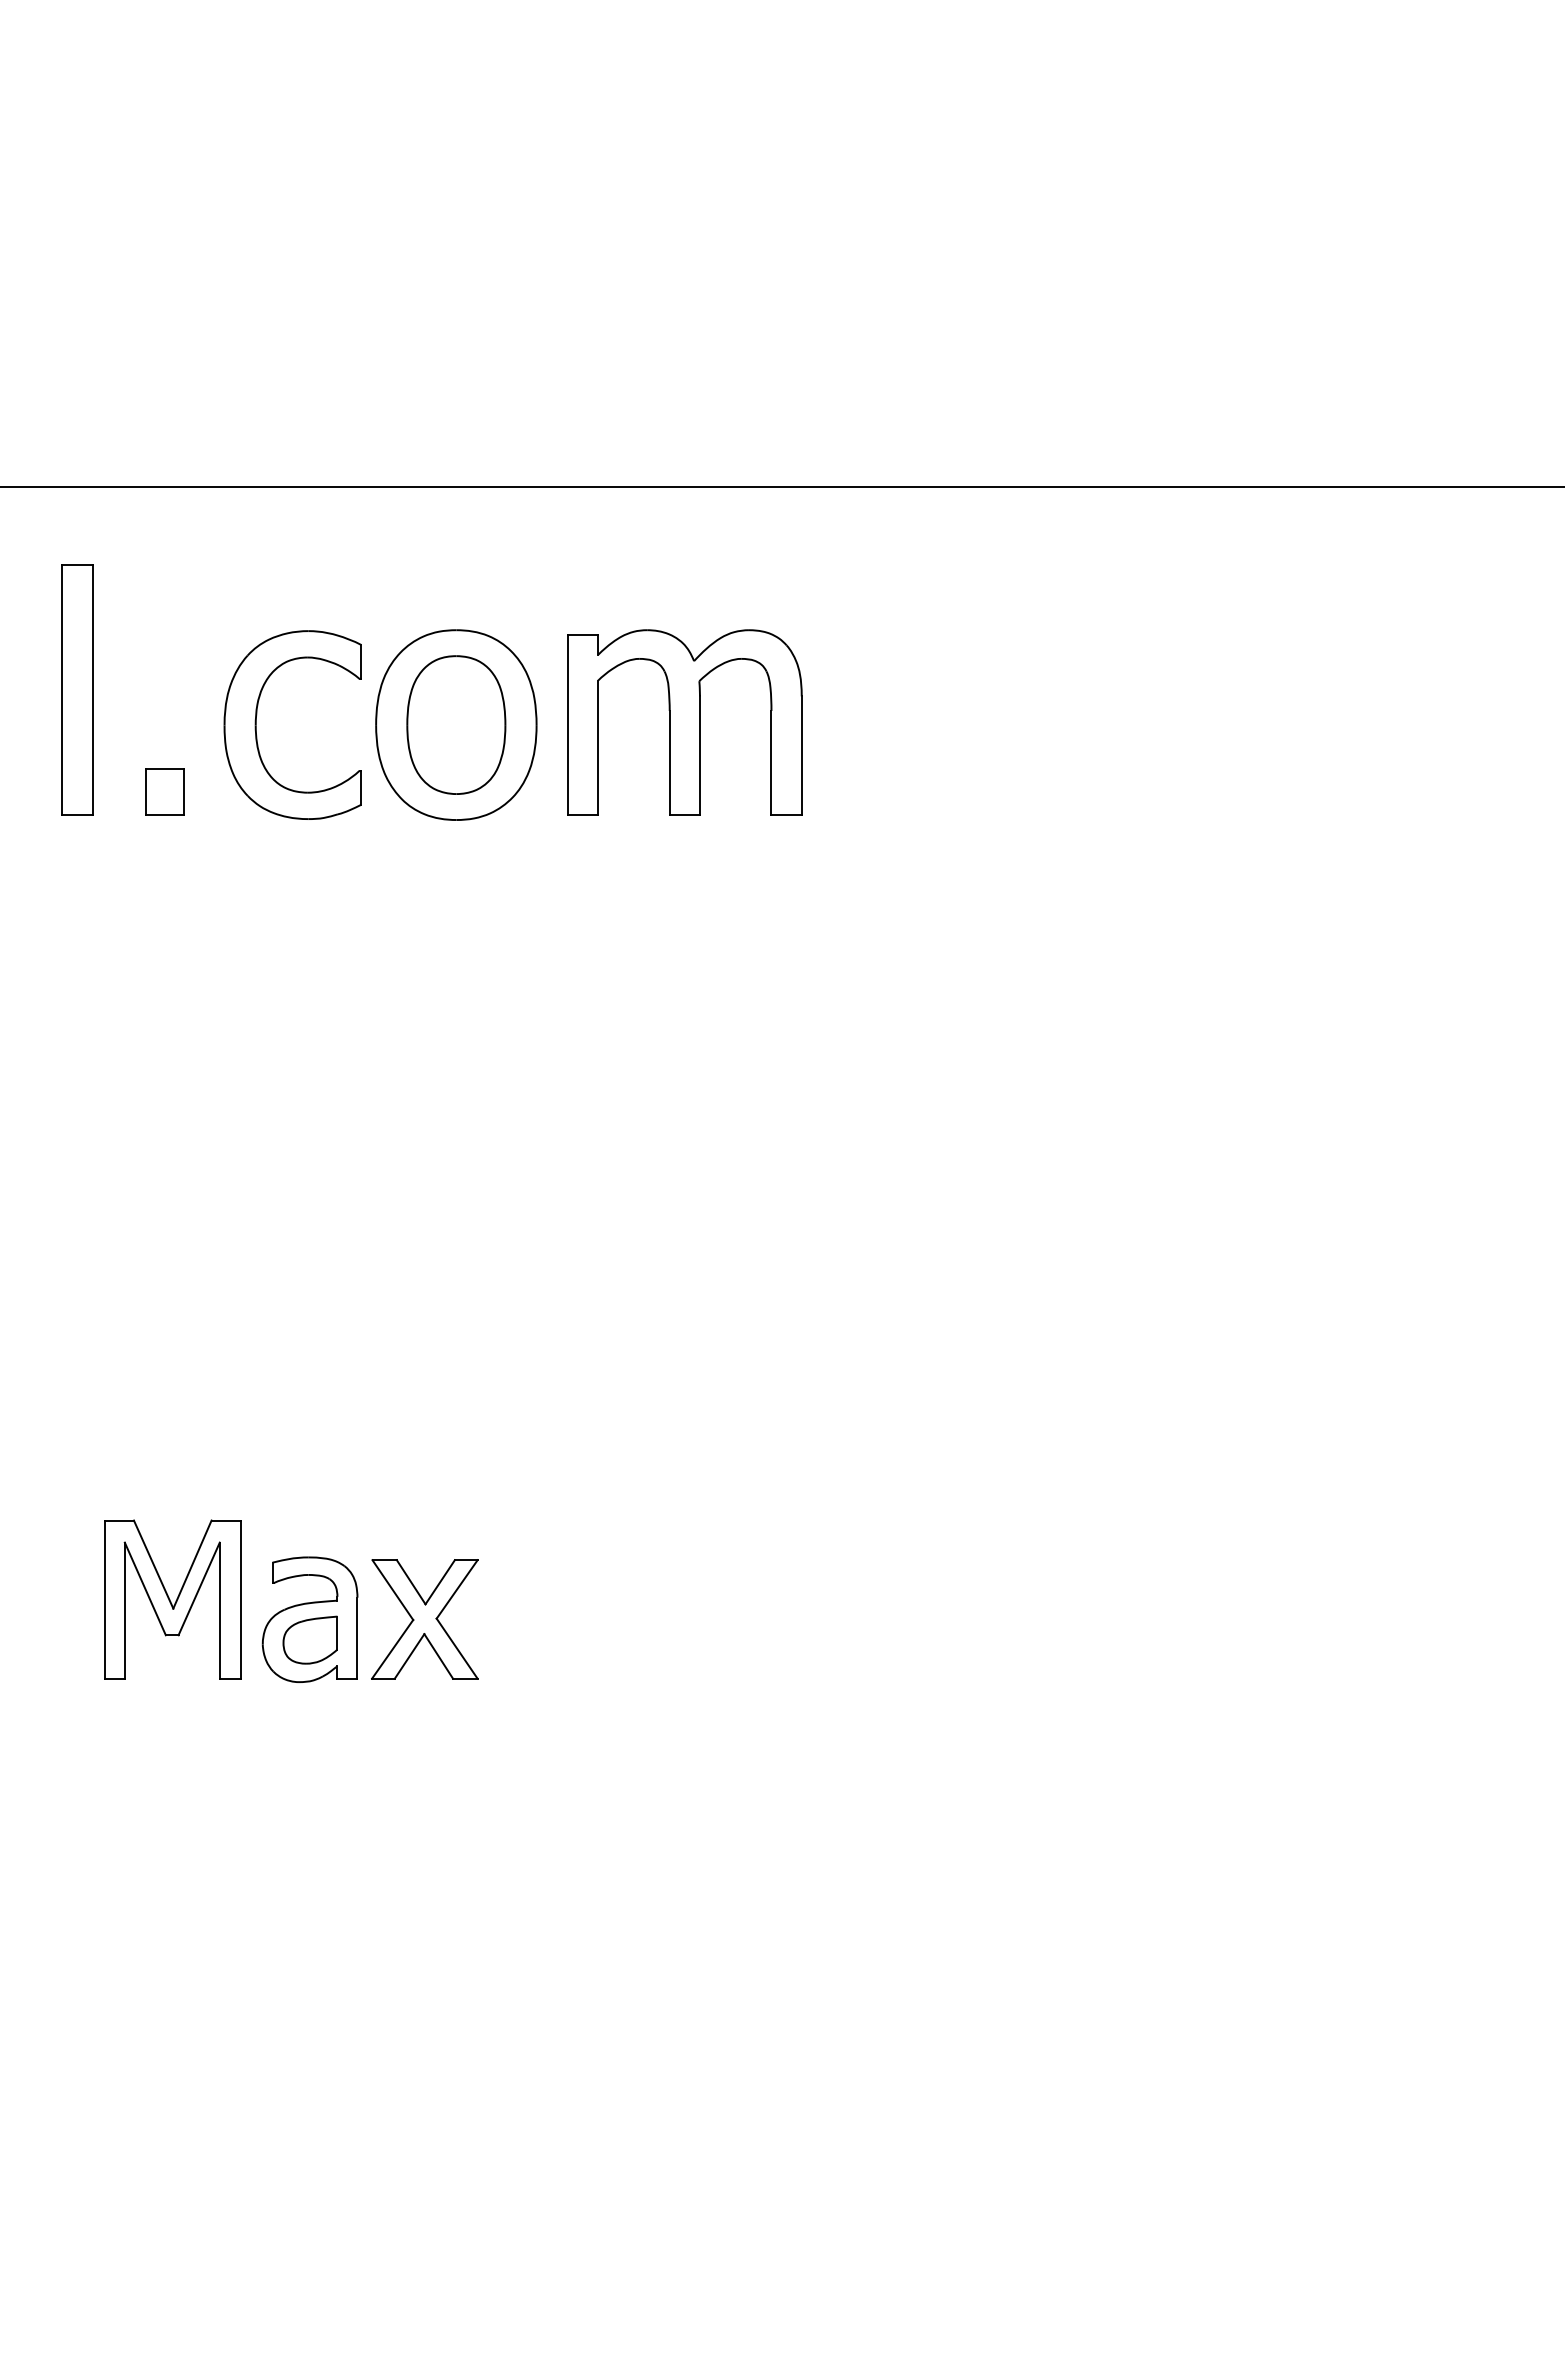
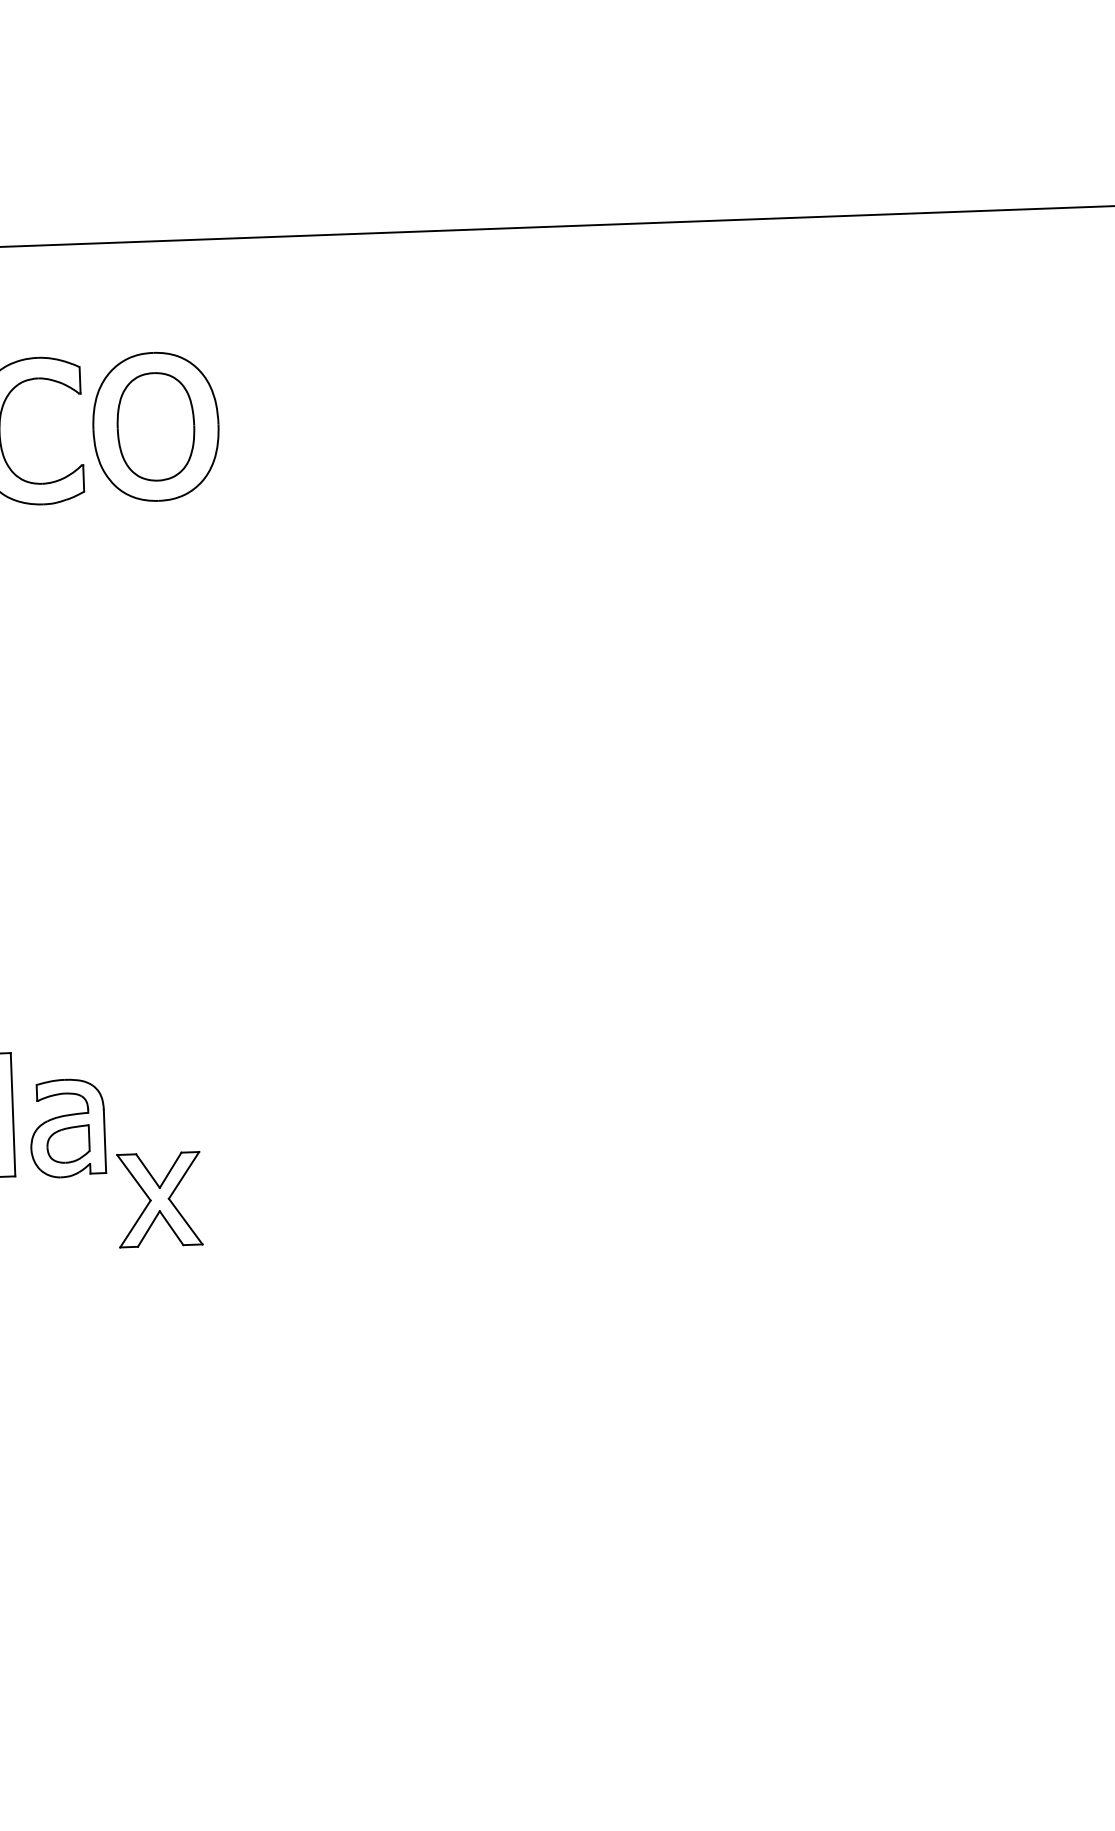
part: (684, 722) -> (333, 418), removed
part: (424, 1619) -> (159, 1199), moved

